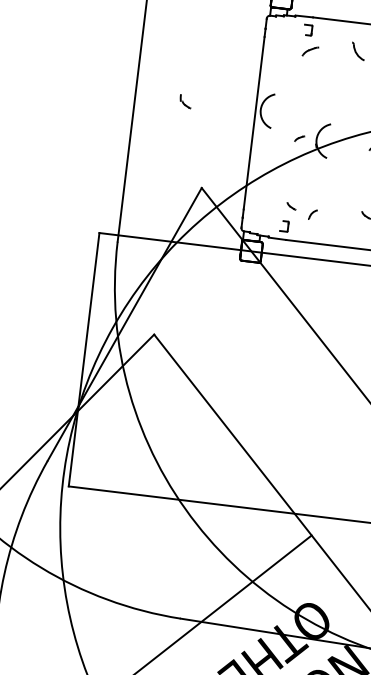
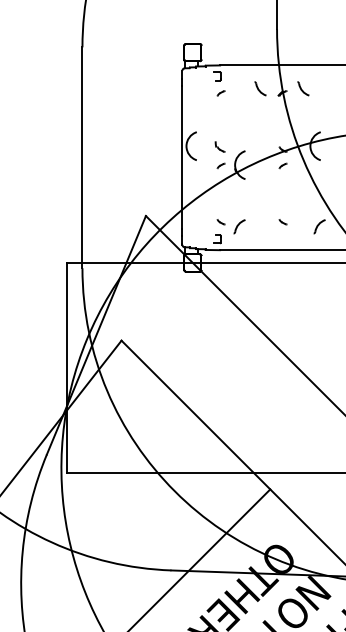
part: (309, 51) -> (220, 93), size x0.62
part: (184, 100) -> (219, 146), moved
part: (312, 214) -> (239, 226), size x1.67

